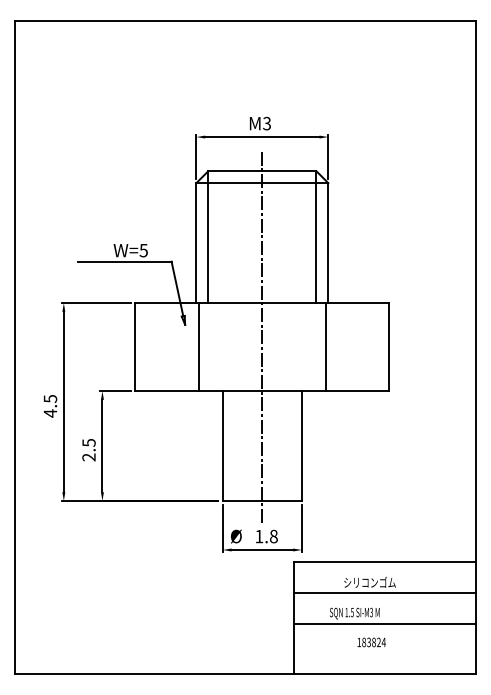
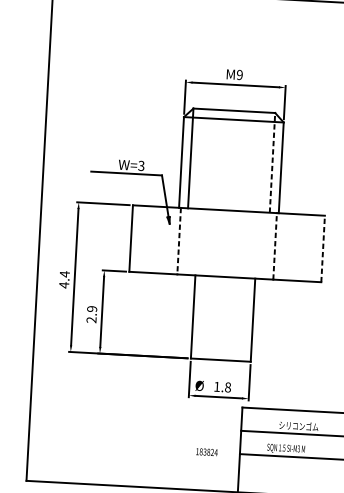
text: (266, 123) -> (239, 74), M3 -> M9
line: (316, 237) -> (272, 163), solid -> dashed
text: (143, 249) -> (141, 165), W=5 -> W=3
line: (262, 336) -> (227, 235), removed
line: (198, 347) -> (178, 241), solid -> dashed
line: (325, 347) -> (274, 246), solid -> dashed
line: (389, 347) -> (323, 249), solid -> dashed
text: (50, 398) -> (64, 273), 4.5 -> 4.4
text: (88, 442) -> (91, 308), 2.5 -> 2.9
text: (371, 642) -> (206, 452), moved

